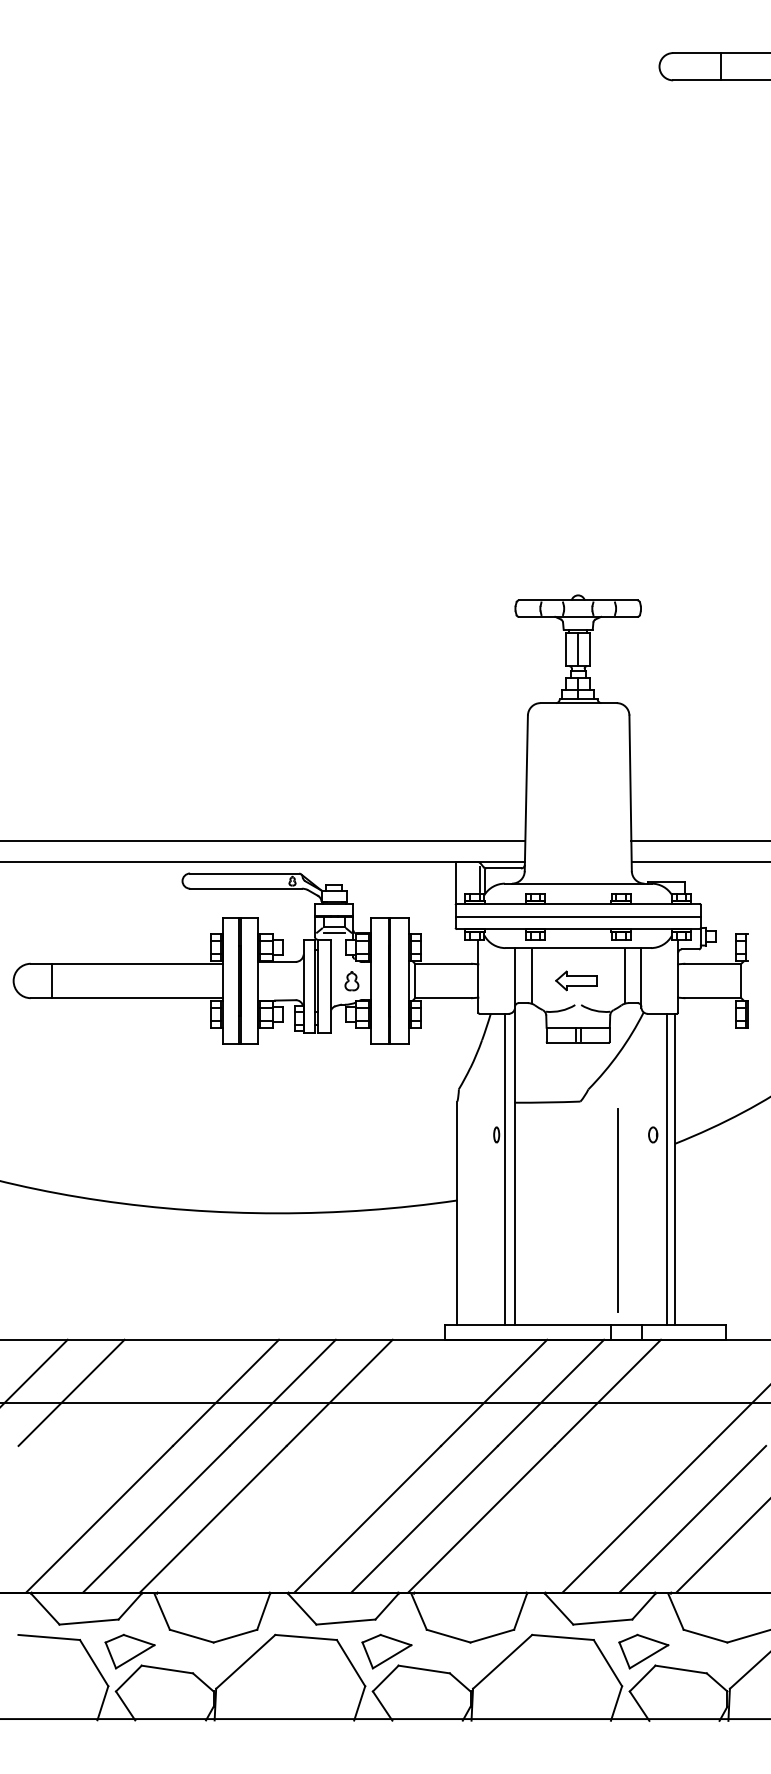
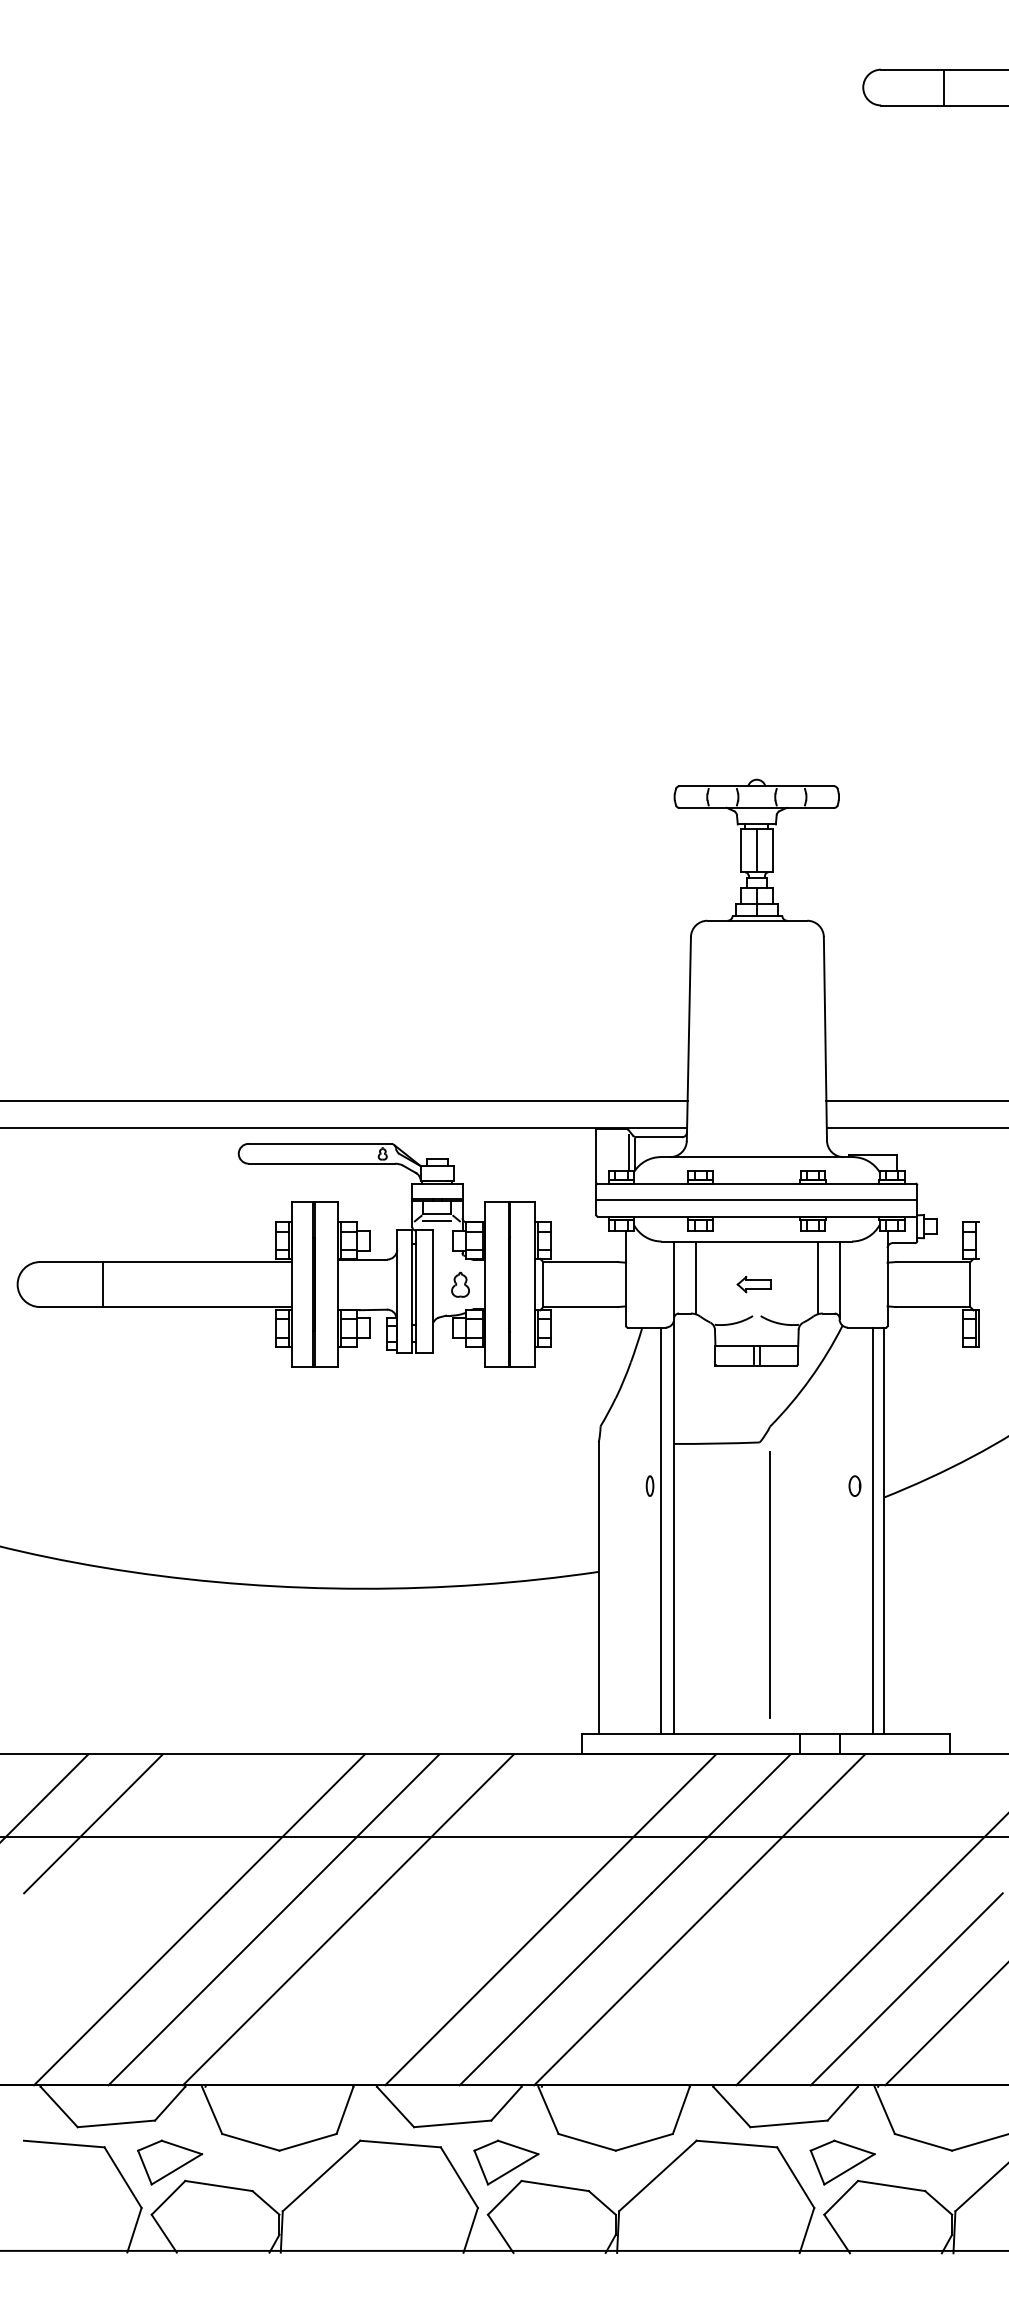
line: (52, 980) -> (103, 1284), moved
part: (575, 980) -> (753, 1284), size x0.62
line: (616, 1210) -> (769, 1584), moved

